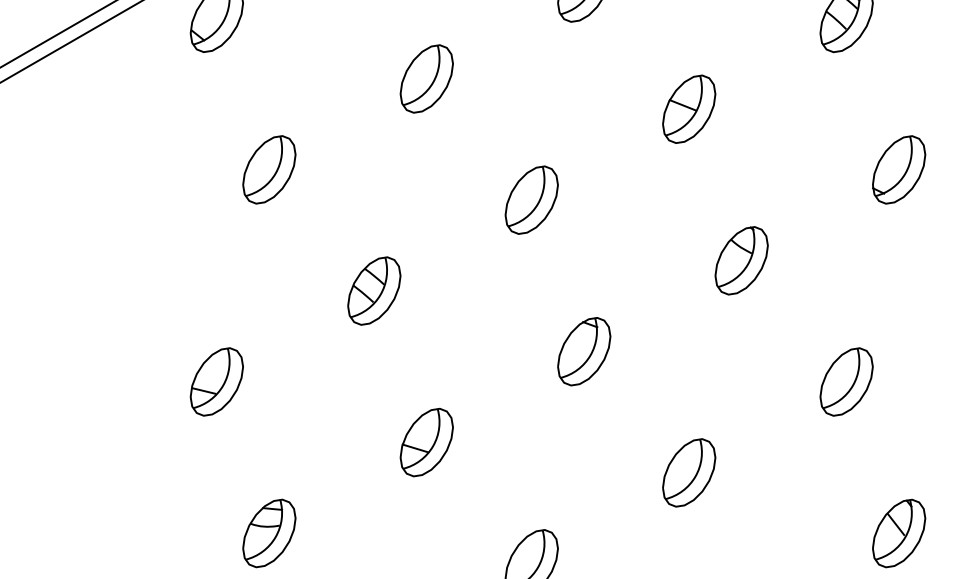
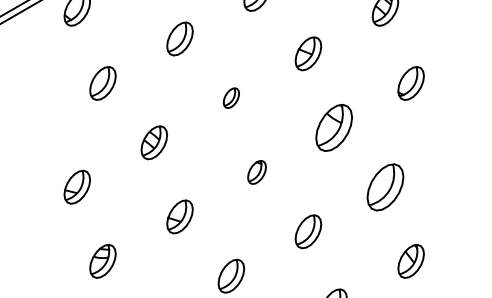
part: (531, 198) -> (231, 97), size x0.6
part: (740, 259) -> (333, 127), size x1.4
part: (583, 351) -> (256, 172), size x0.7
part: (846, 380) -> (385, 186), size x1.4

